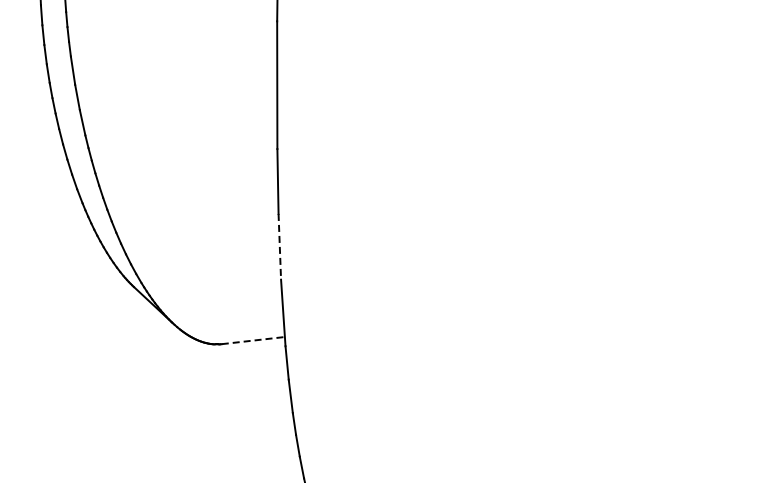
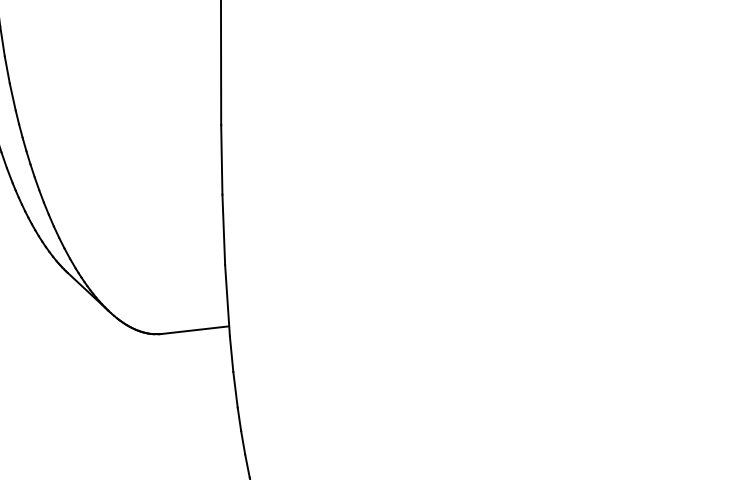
line: (279, 246) -> (223, 229), dashed -> solid
line: (253, 340) -> (195, 330), dashed -> solid

